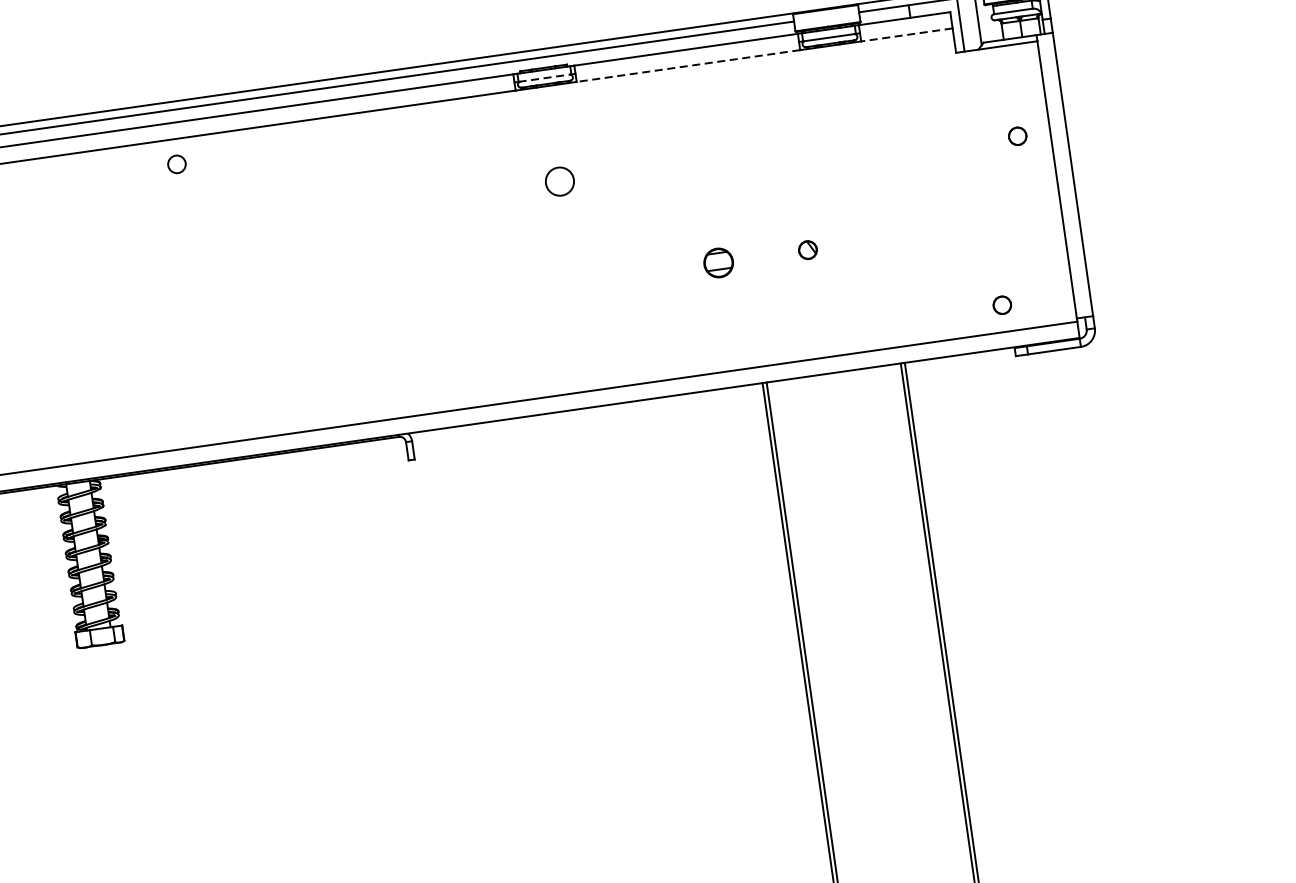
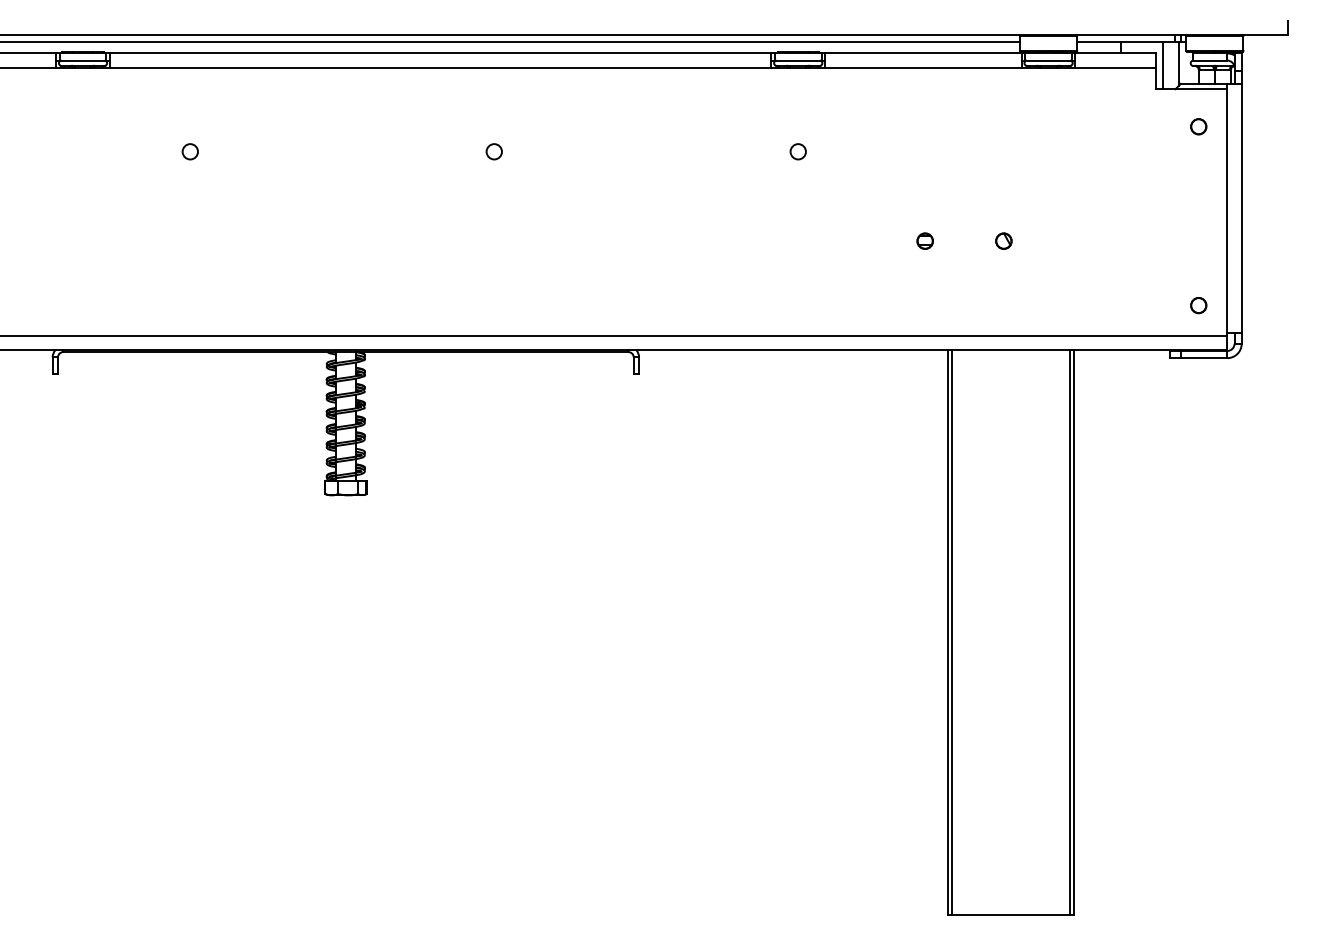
line: (906, 34) -> (1115, 67), dashed -> solid
line: (687, 65) -> (922, 67), dashed -> solid
line: (545, 77) -> (798, 60), dashed -> solid
circle: (1017, 136) -> (1198, 126), moved
circle: (176, 164) -> (493, 151), moved
circle: (558, 181) -> (797, 151), size x0.62
part: (717, 262) -> (924, 240), size x0.62
circle: (1002, 305) -> (1198, 305), moved

